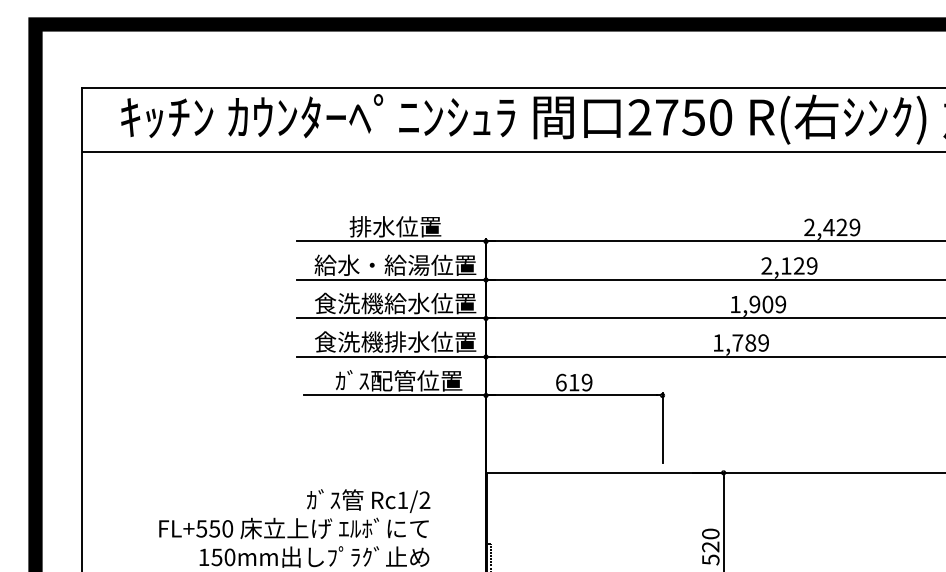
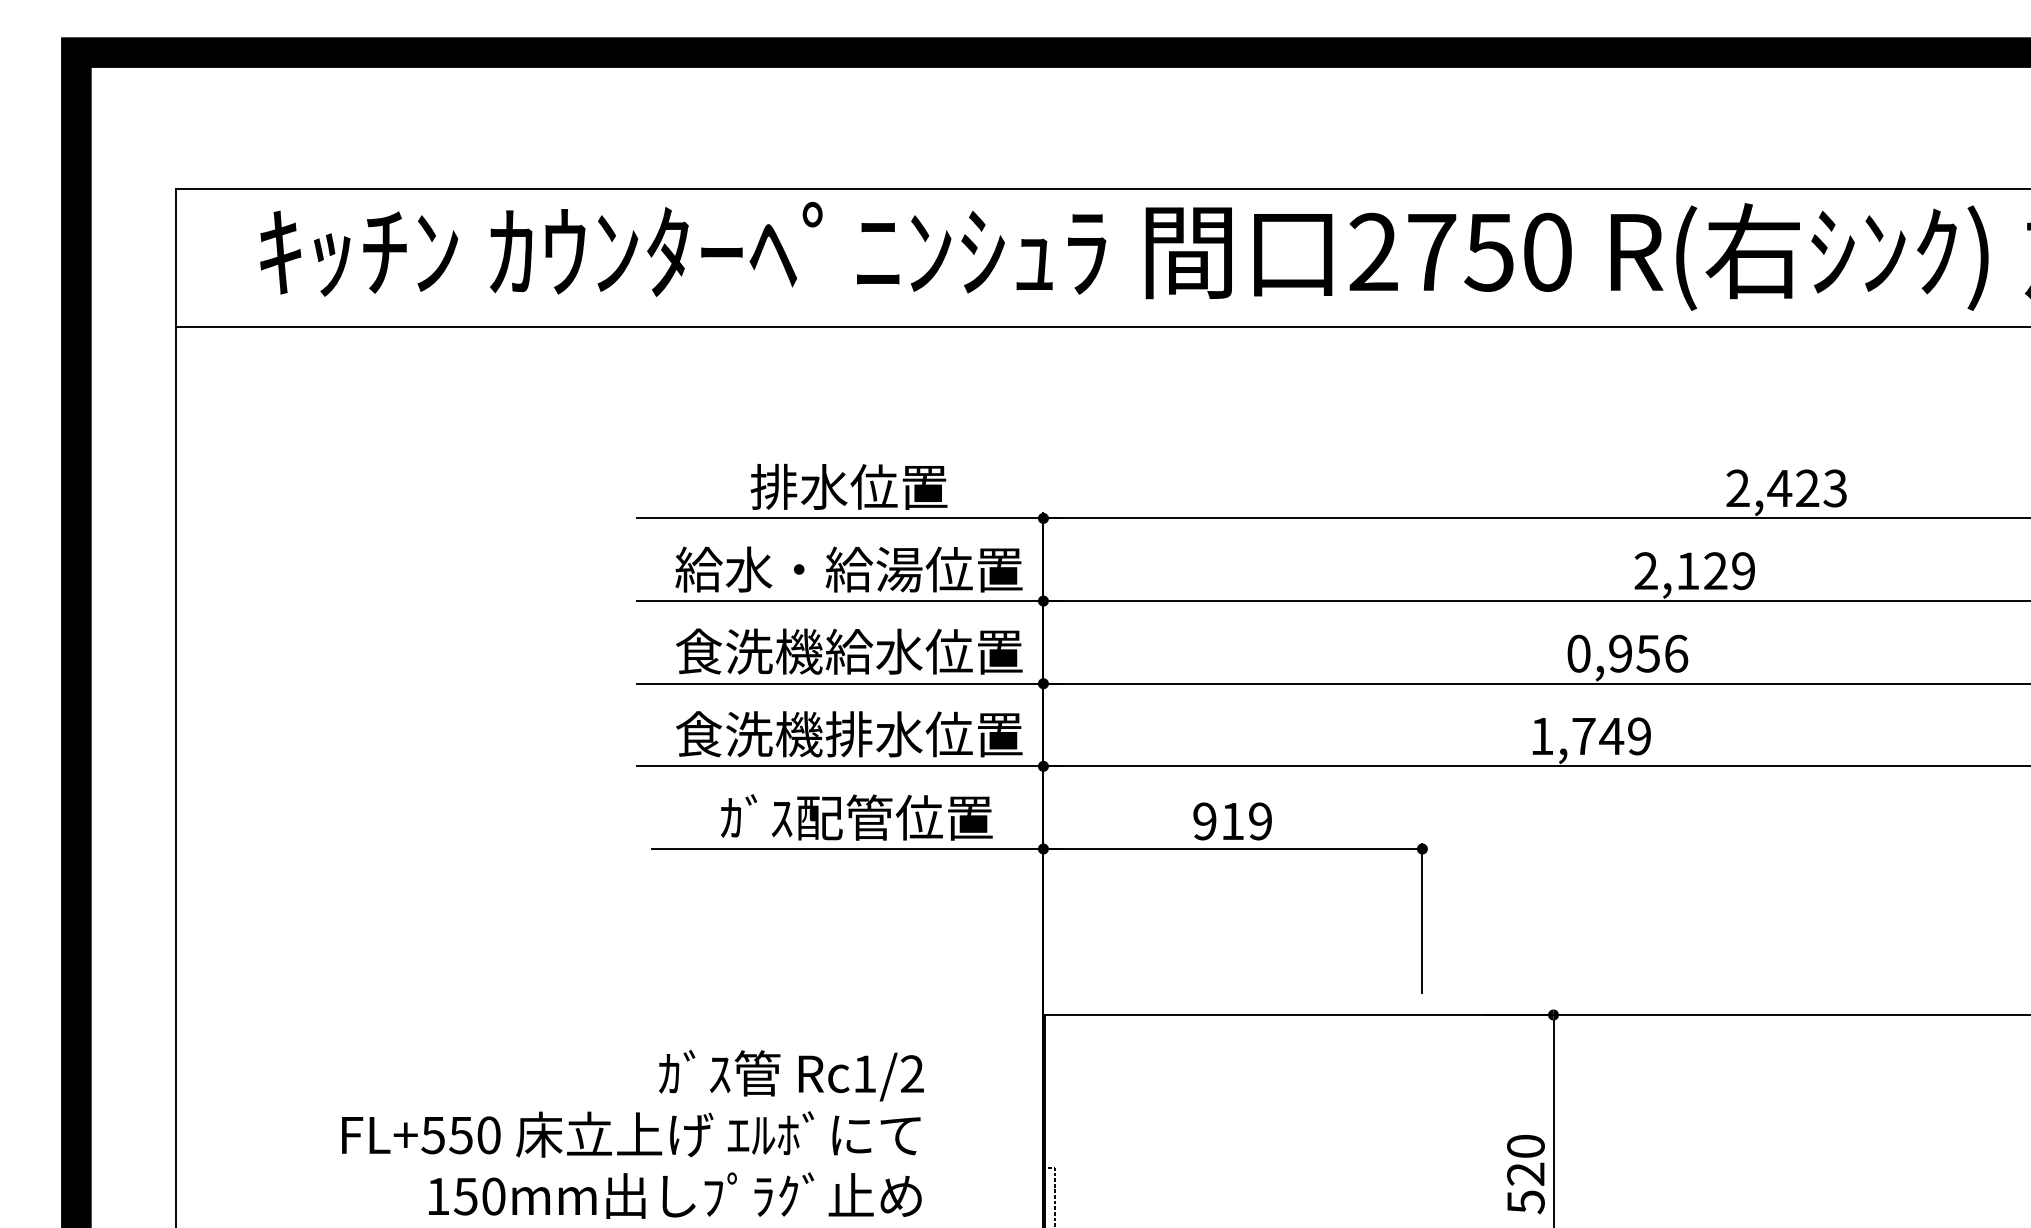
text: (854, 227) -> (1834, 488), 2,429 -> 2,423
text: (758, 304) -> (1628, 653), 1,909 -> 0,956
text: (750, 342) -> (1611, 735), 1,789 -> 1,749
text: (560, 382) -> (1203, 821), 619 -> 919

